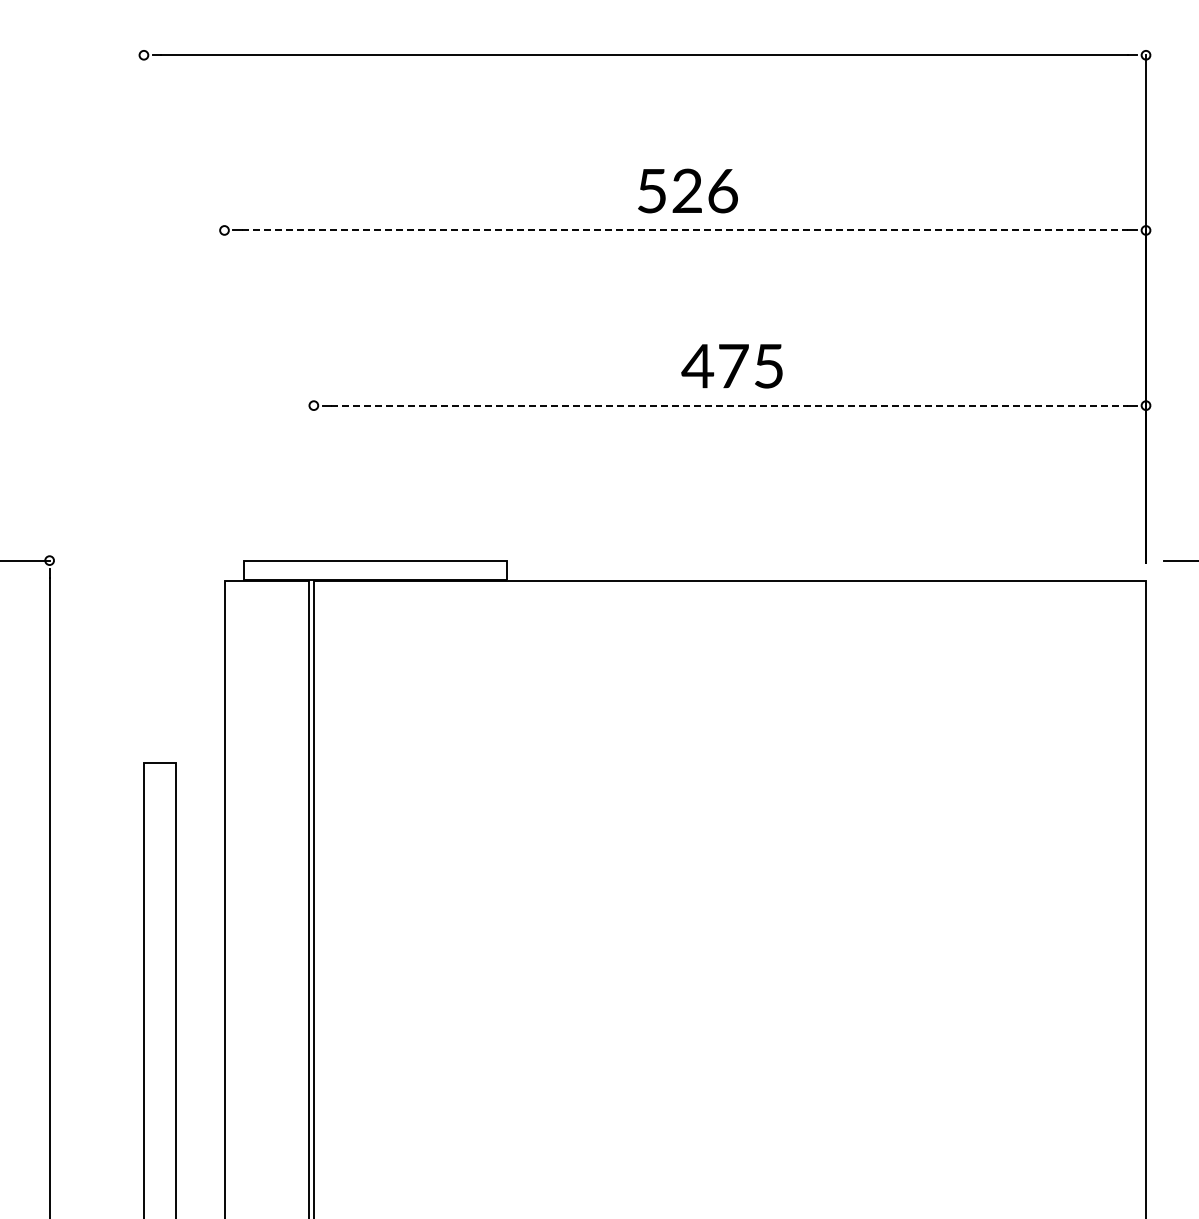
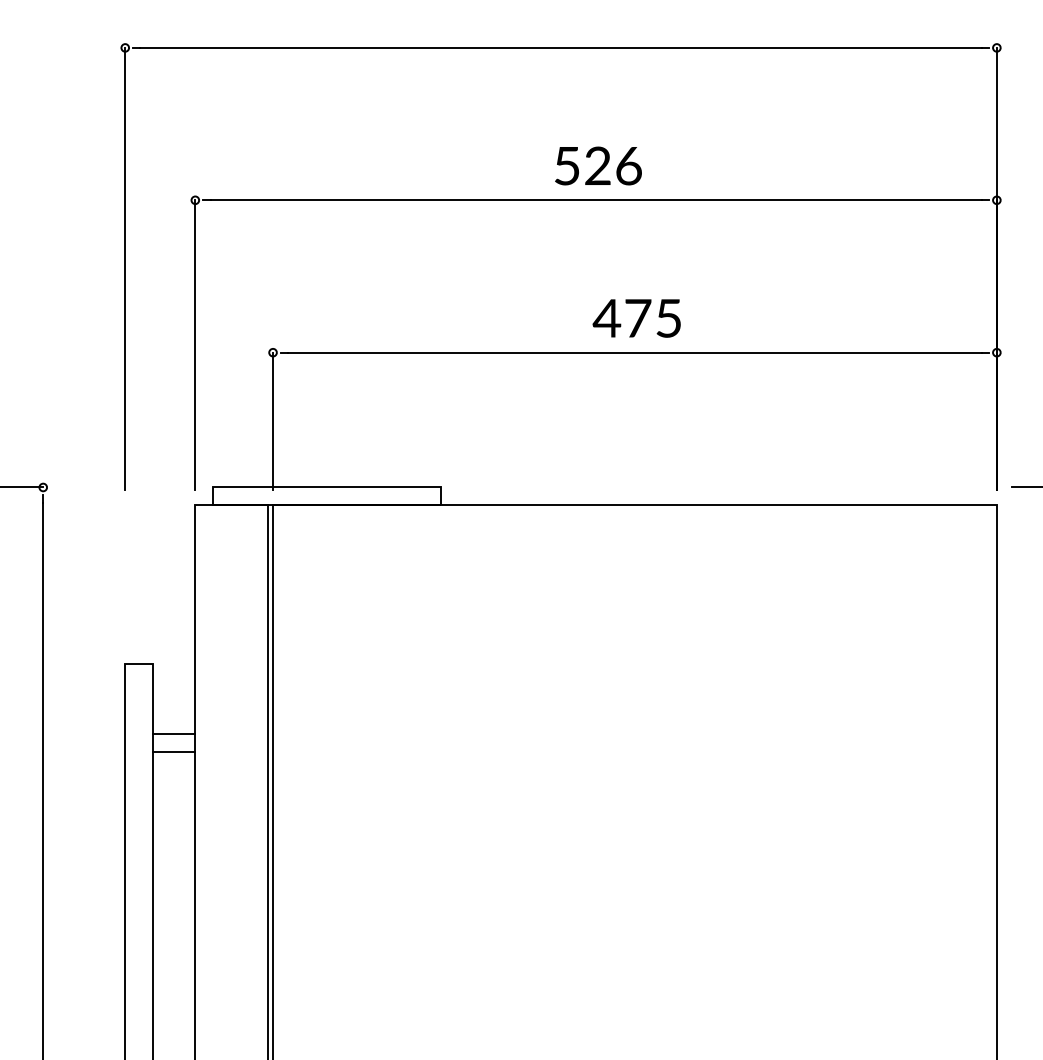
line: (685, 230) -> (596, 200), dashed -> solid
line: (143, 309) -> (124, 269), added
line: (224, 396) -> (195, 344), added
line: (729, 405) -> (634, 352), dashed -> solid
line: (313, 484) -> (272, 421), added
line: (200, 844) -> (174, 734), added
line: (200, 864) -> (174, 751), added

